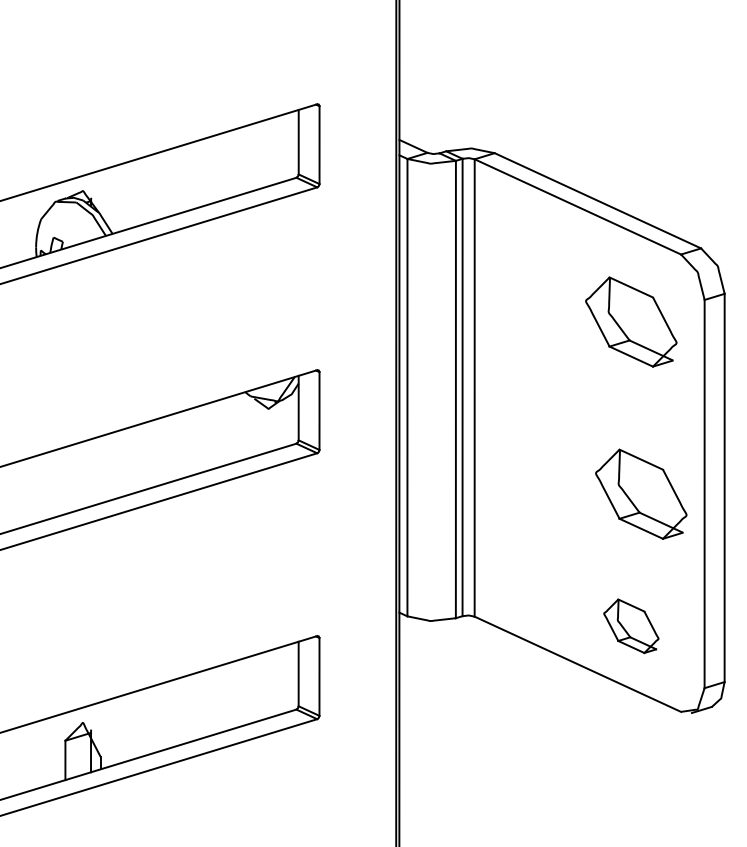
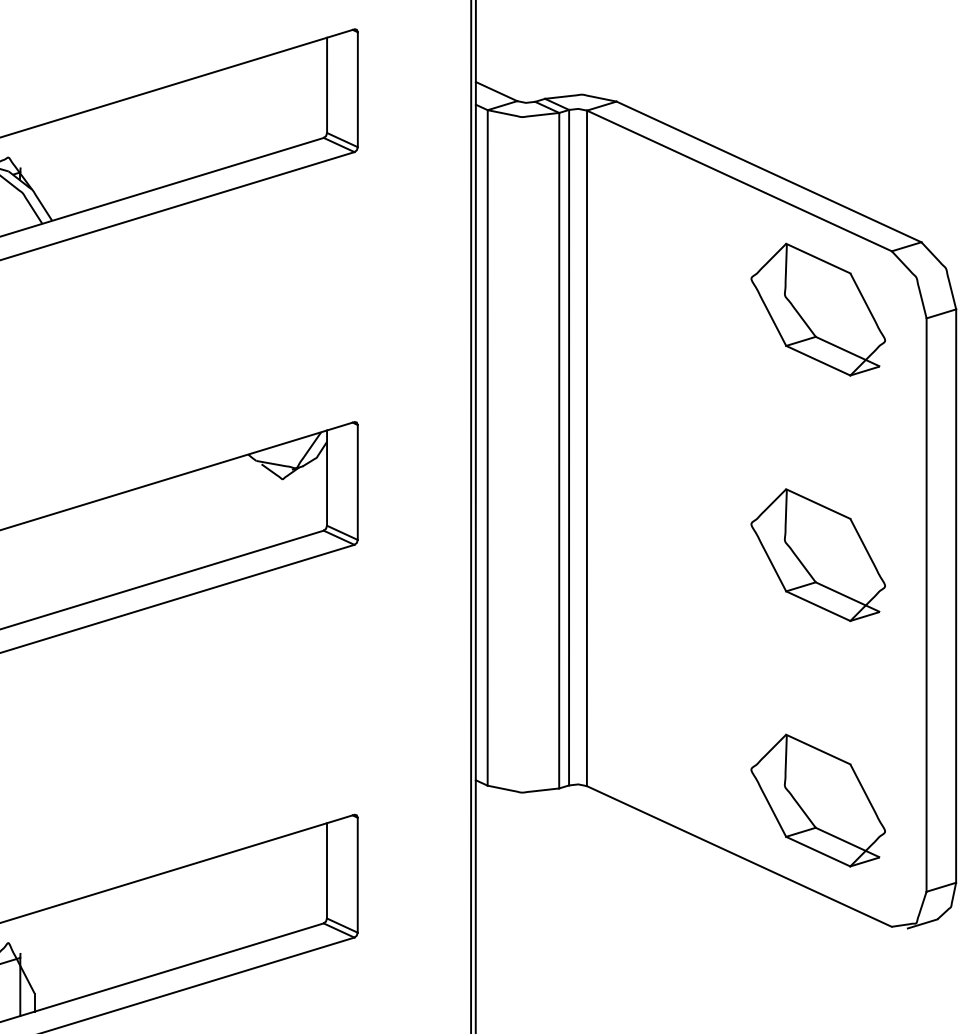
part: (631, 321) -> (818, 308), moved
part: (641, 493) -> (818, 554), moved
part: (631, 625) -> (818, 799), size x1.67

